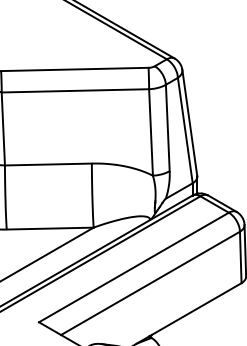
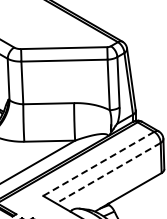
line: (133, 268) -> (98, 164), solid -> dashed
line: (148, 283) -> (107, 173), solid -> dashed

